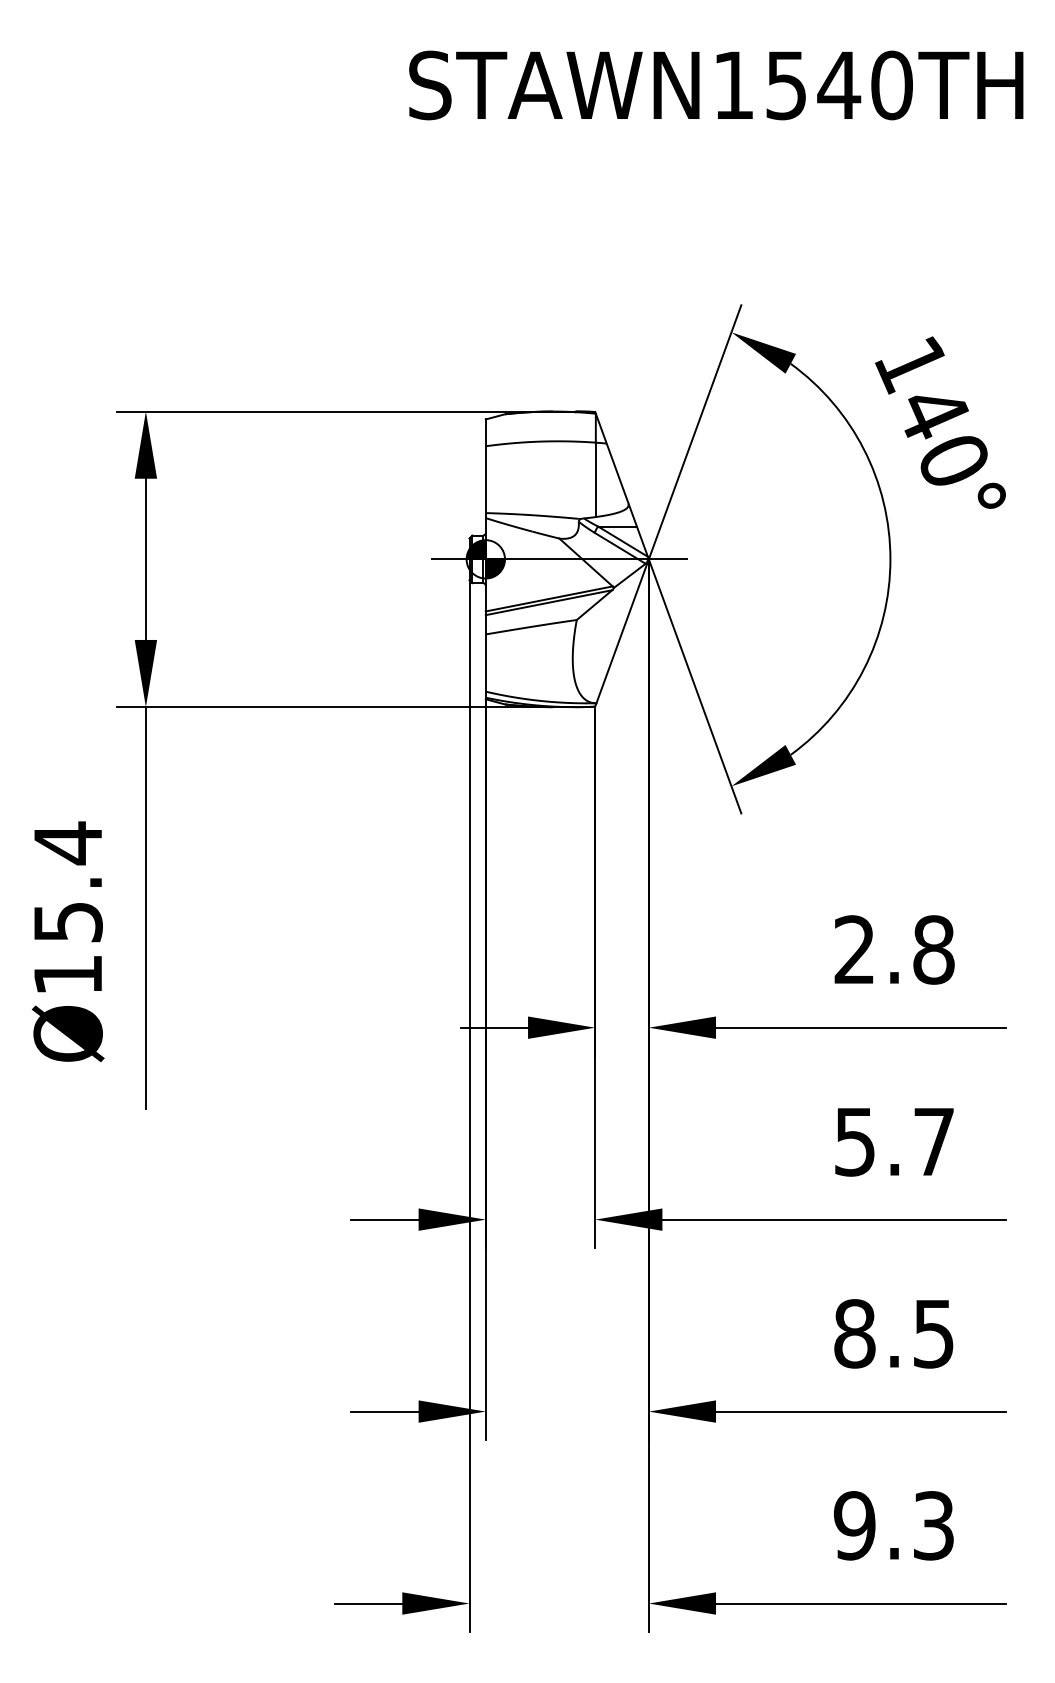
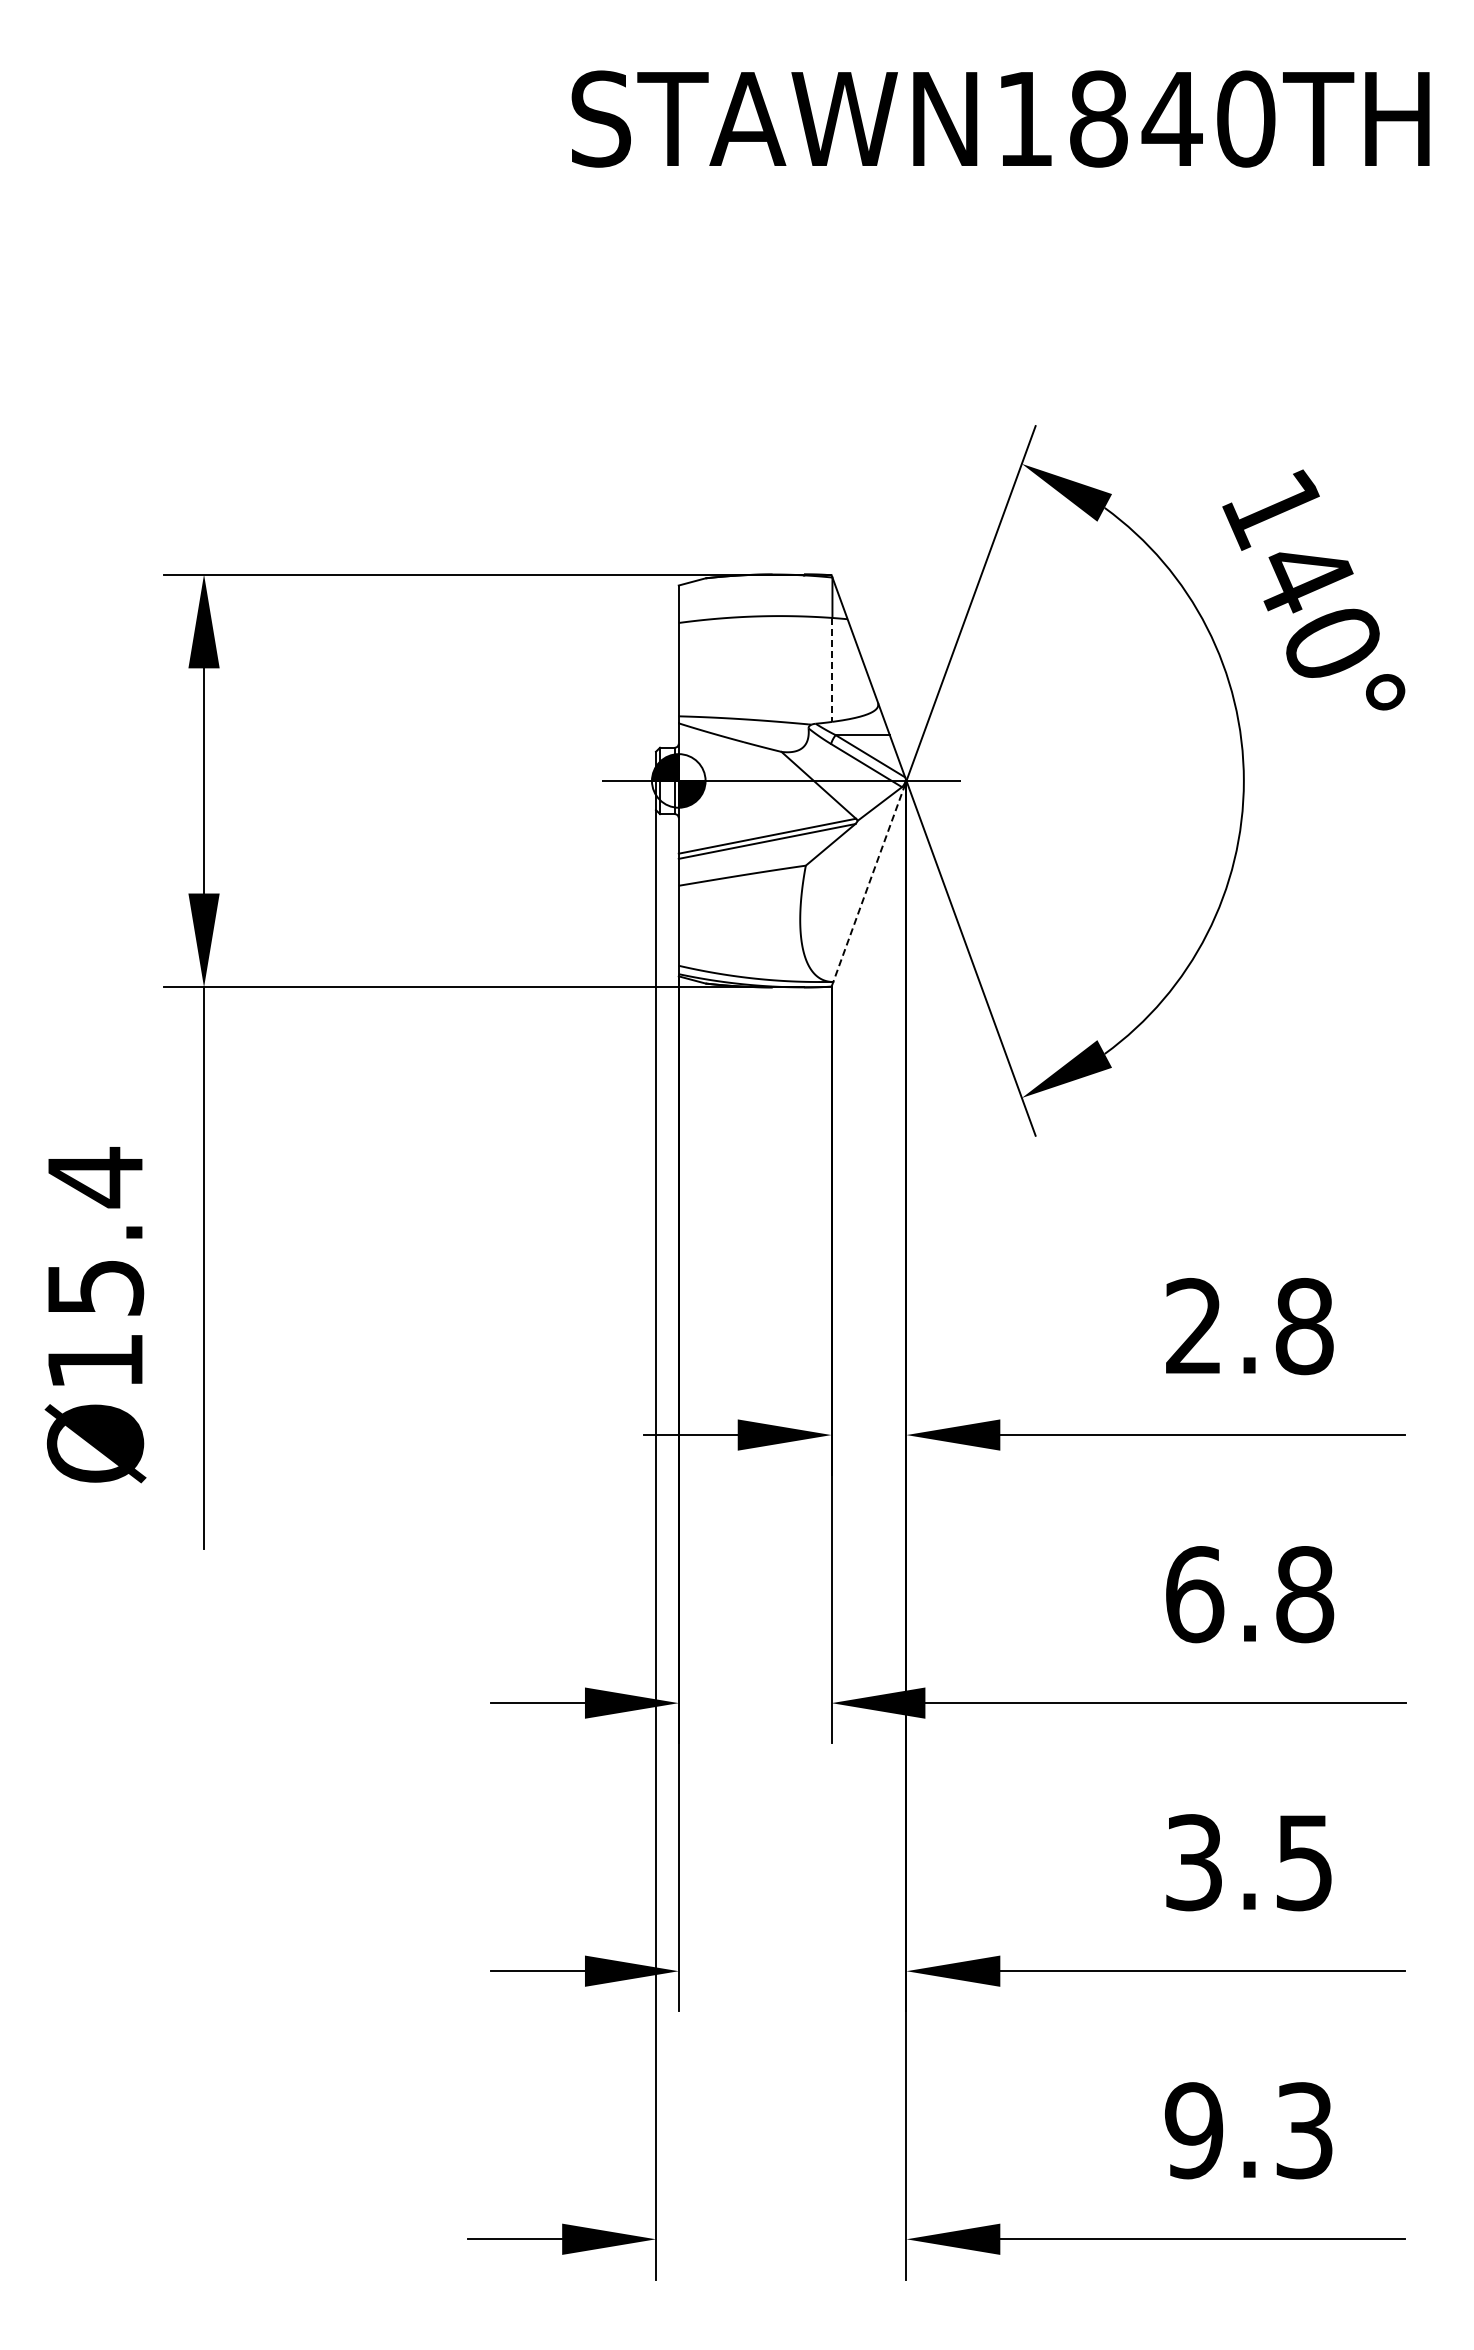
text: (786, 85) -> (1098, 118), STAWN1540TH -> STAWN1840TH
line: (595, 479) -> (832, 669), solid -> dashed
line: (622, 632) -> (869, 883), solid -> dashed
text: (895, 1141) -> (1250, 1594), 5.7 -> 6.8
text: (855, 1333) -> (1194, 1862), 8.5 -> 3.5

